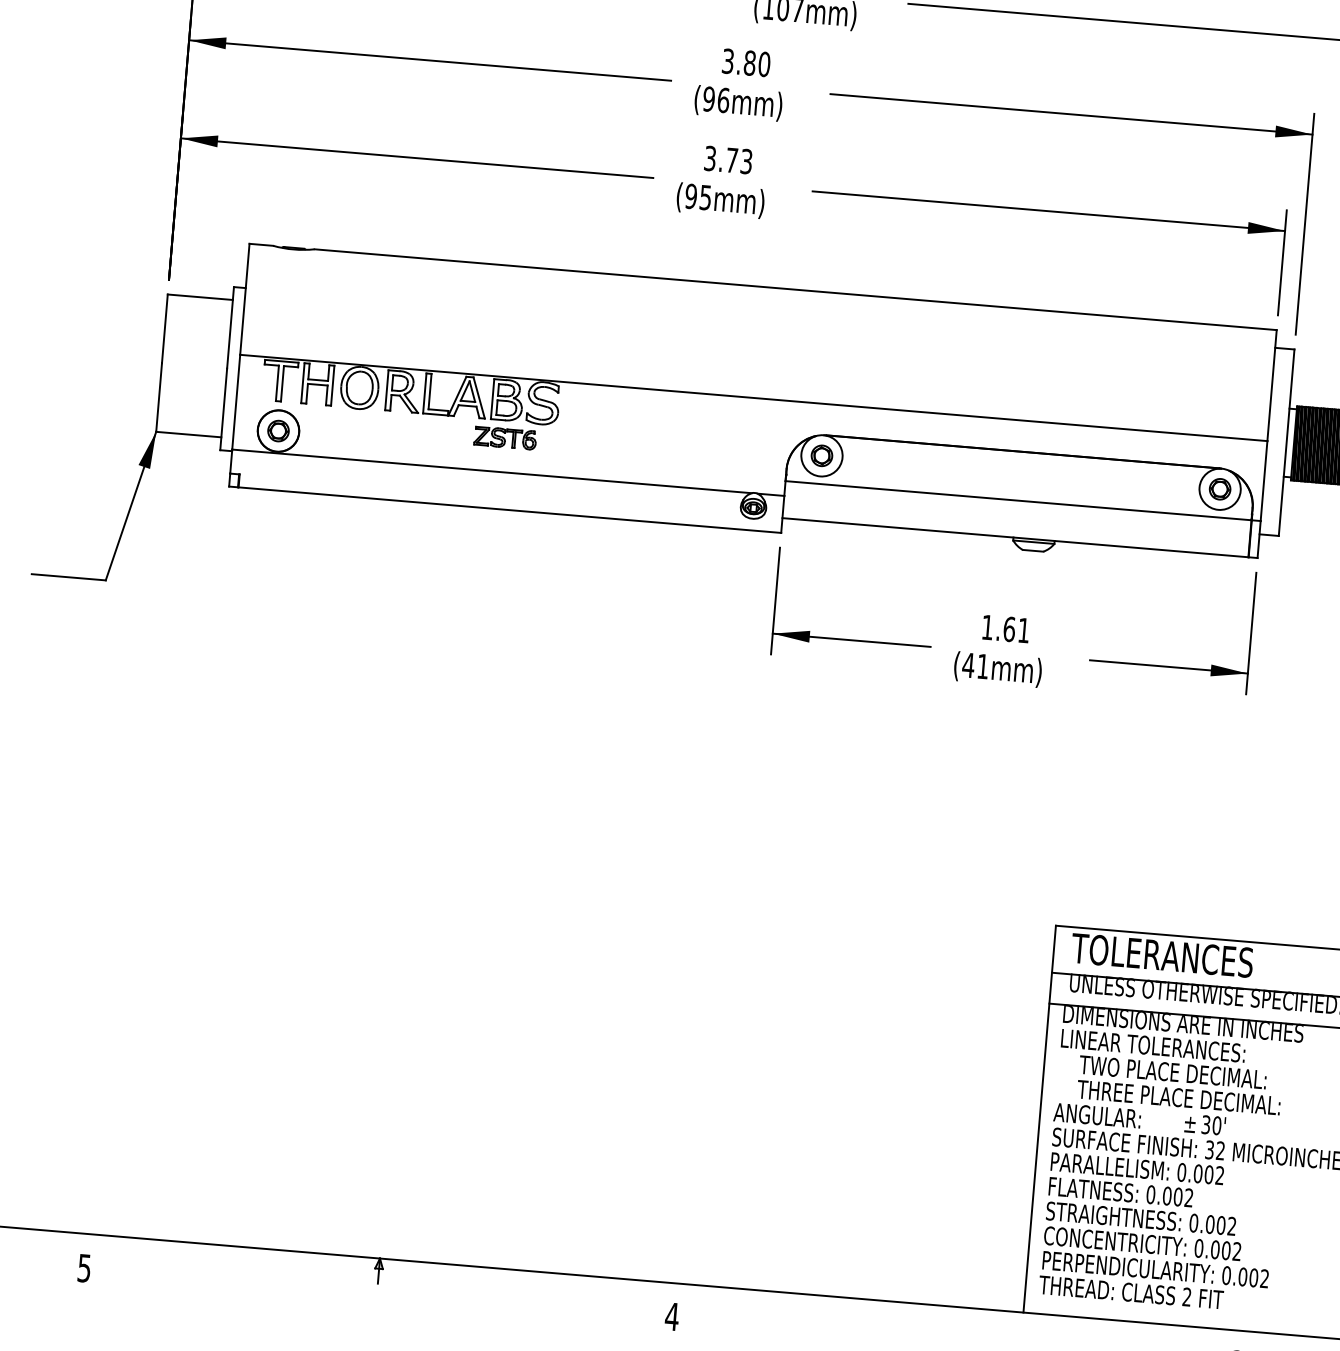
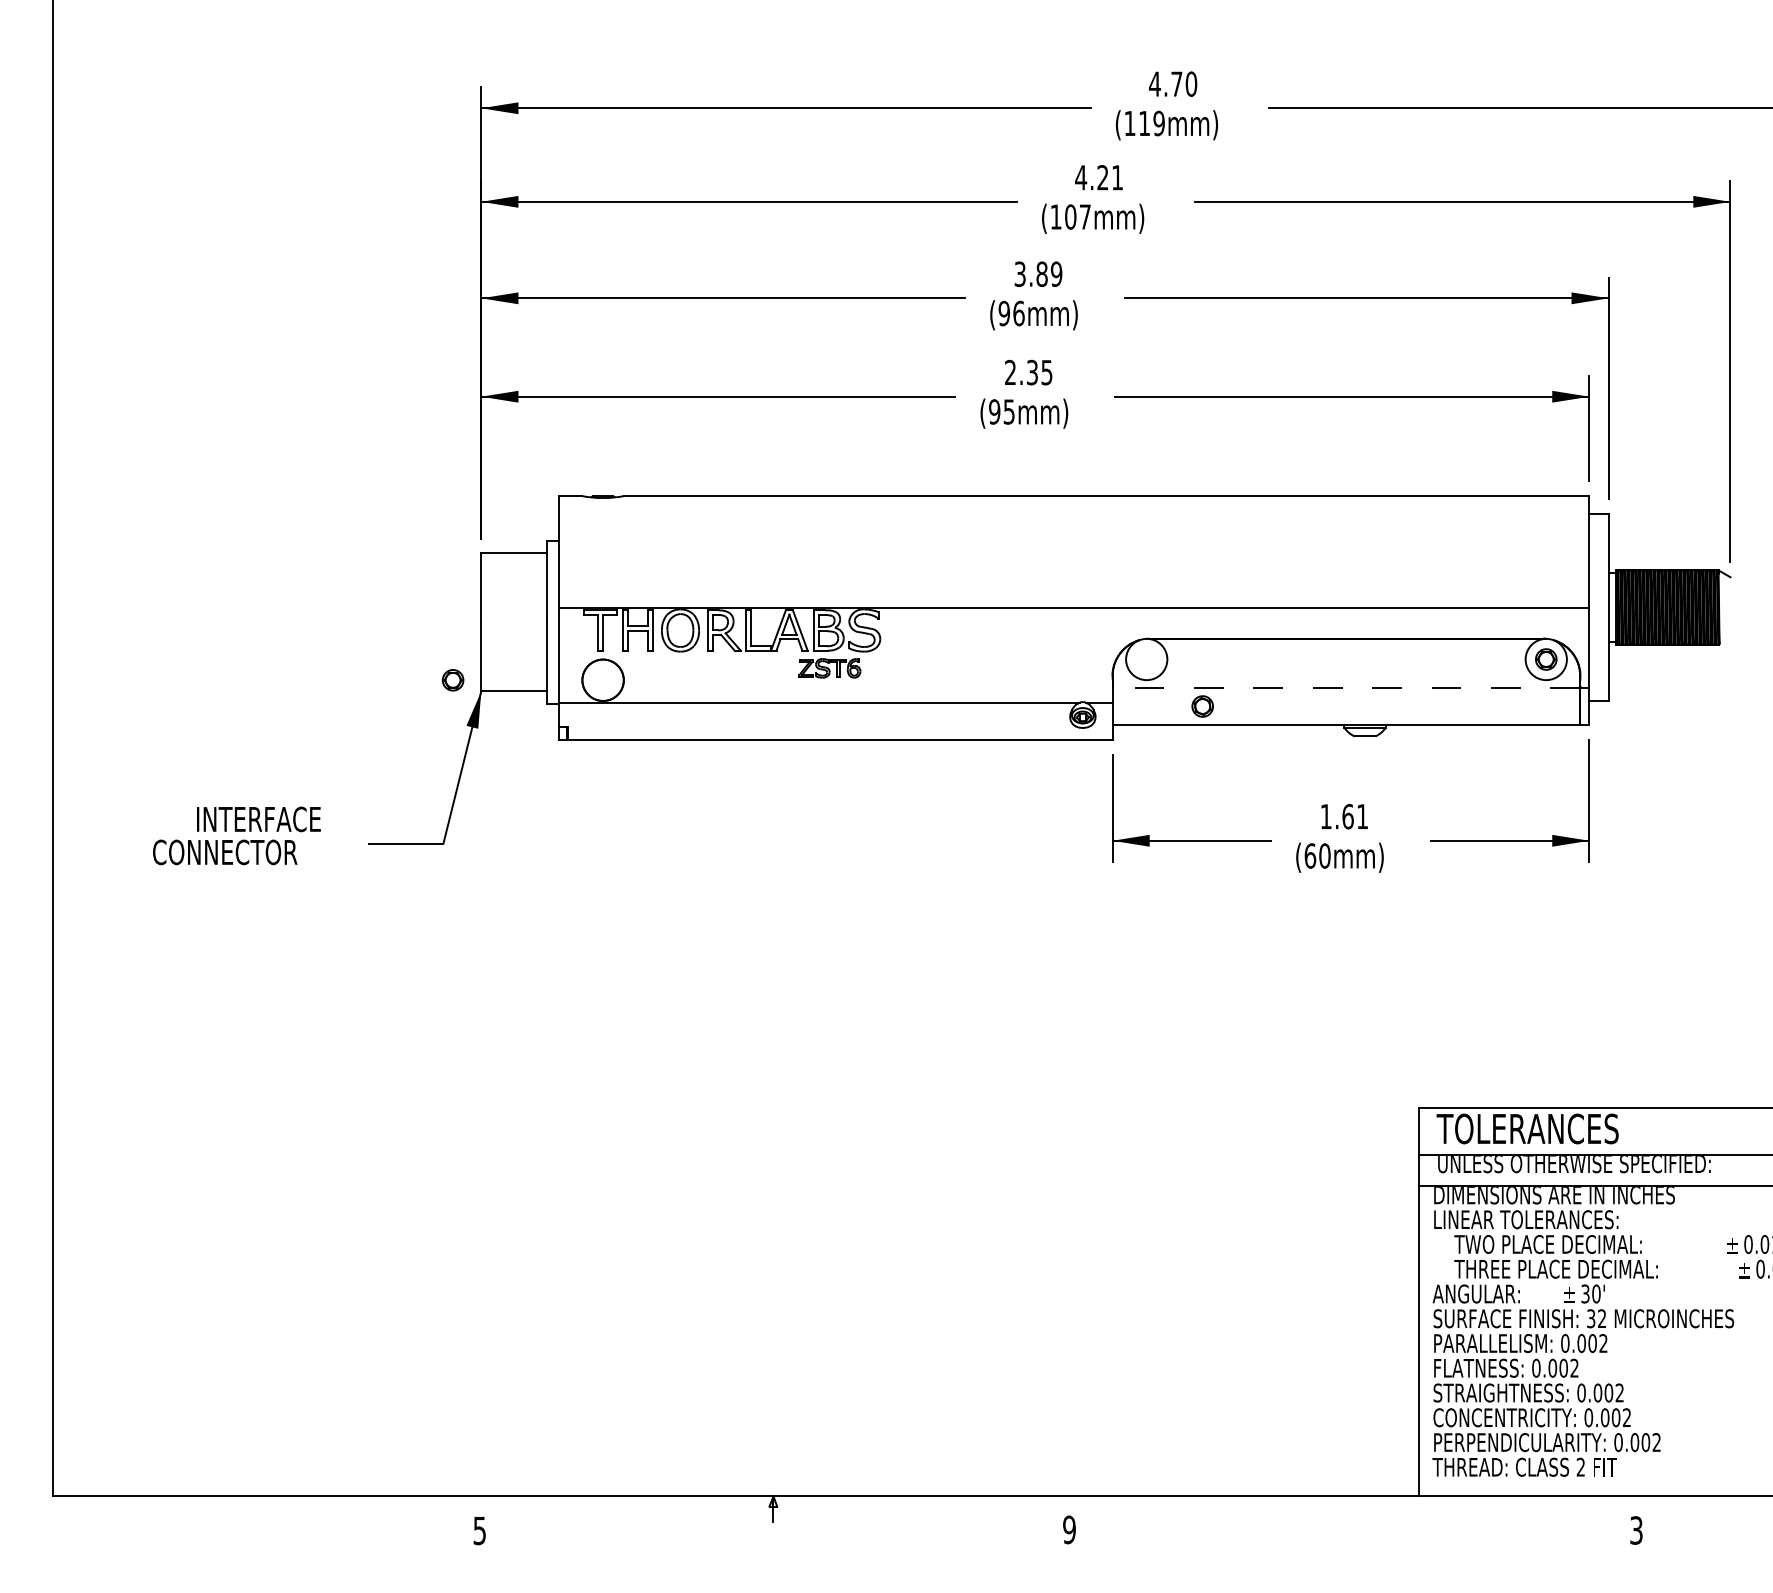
text: (764, 63) -> (1056, 273), 3.80 -> 3.89
text: (728, 159) -> (1028, 372), 3.73 -> 2.35
part: (277, 431) -> (452, 680), moved
part: (821, 455) -> (1202, 706), moved
line: (1018, 500) -> (1346, 687), solid -> dashed
text: (975, 665) -> (1317, 855), (41mm) -> (60mm)
text: (672, 1316) -> (1069, 1529), 4 -> 9

